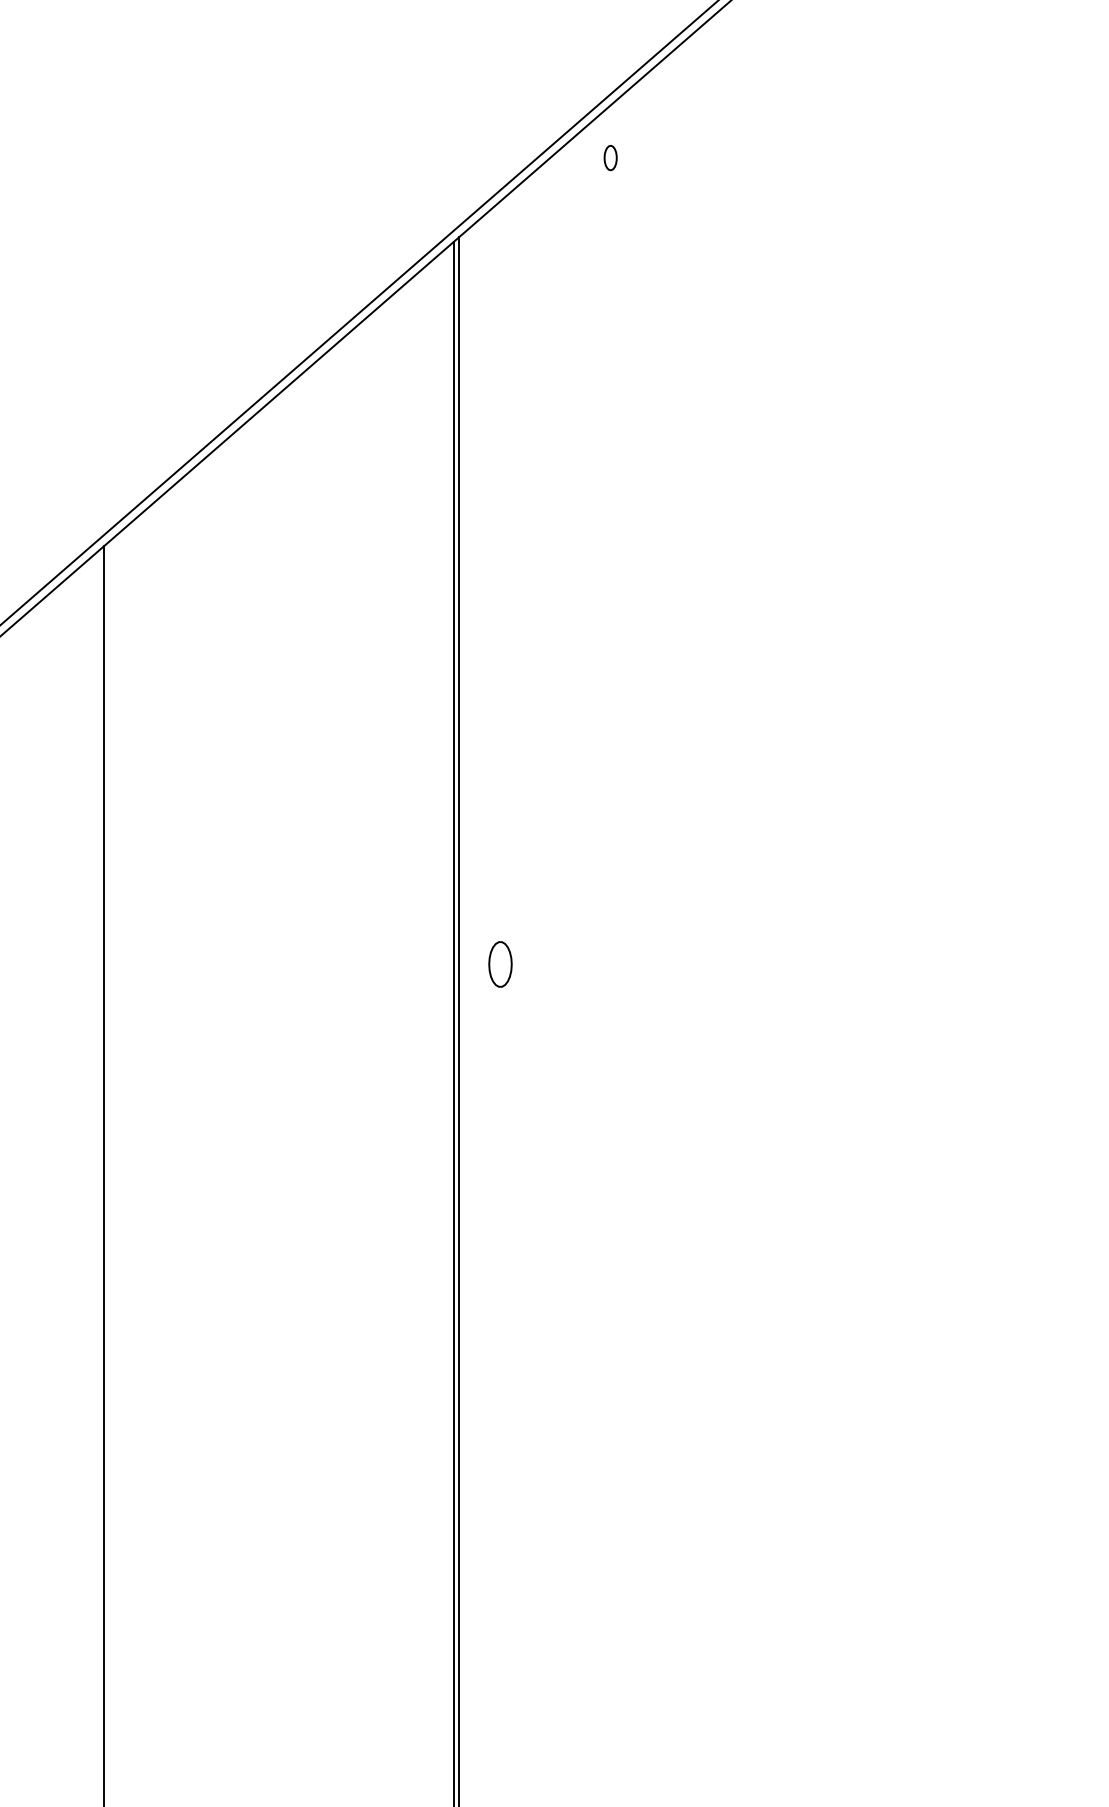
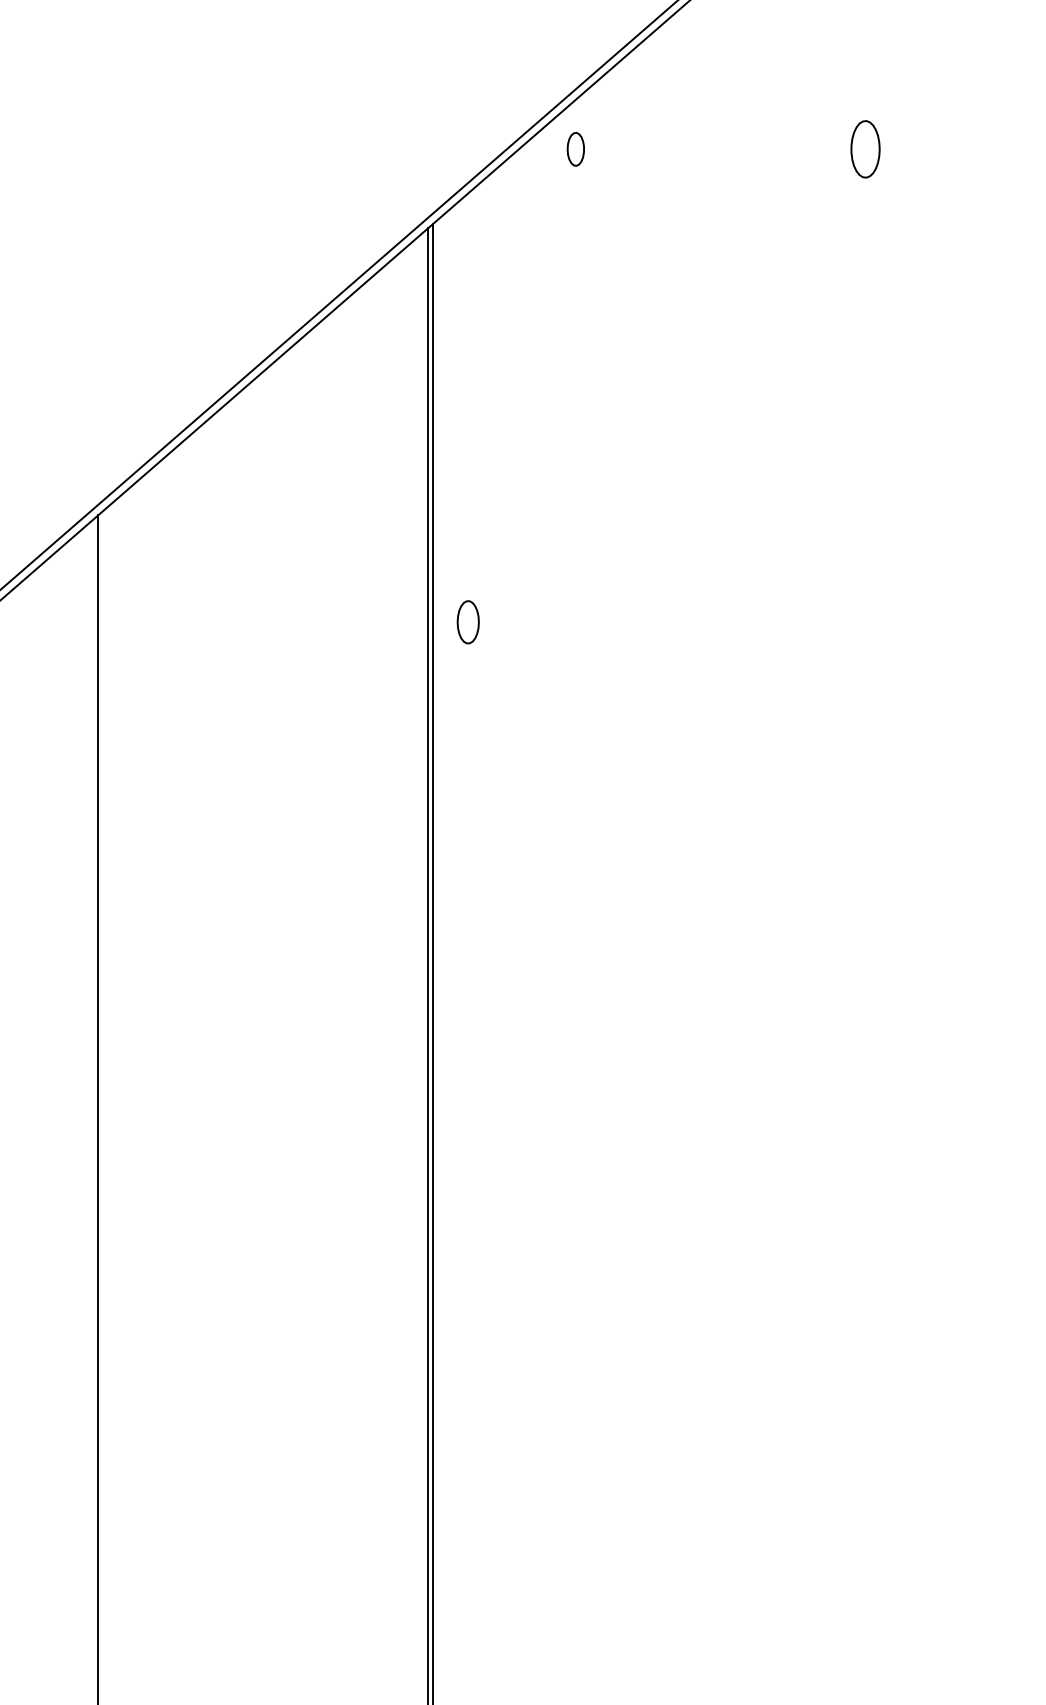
part: (610, 157) -> (575, 148), size x1.43
part: (917, 157) -> (865, 148), added
part: (500, 964) -> (468, 622), moved

